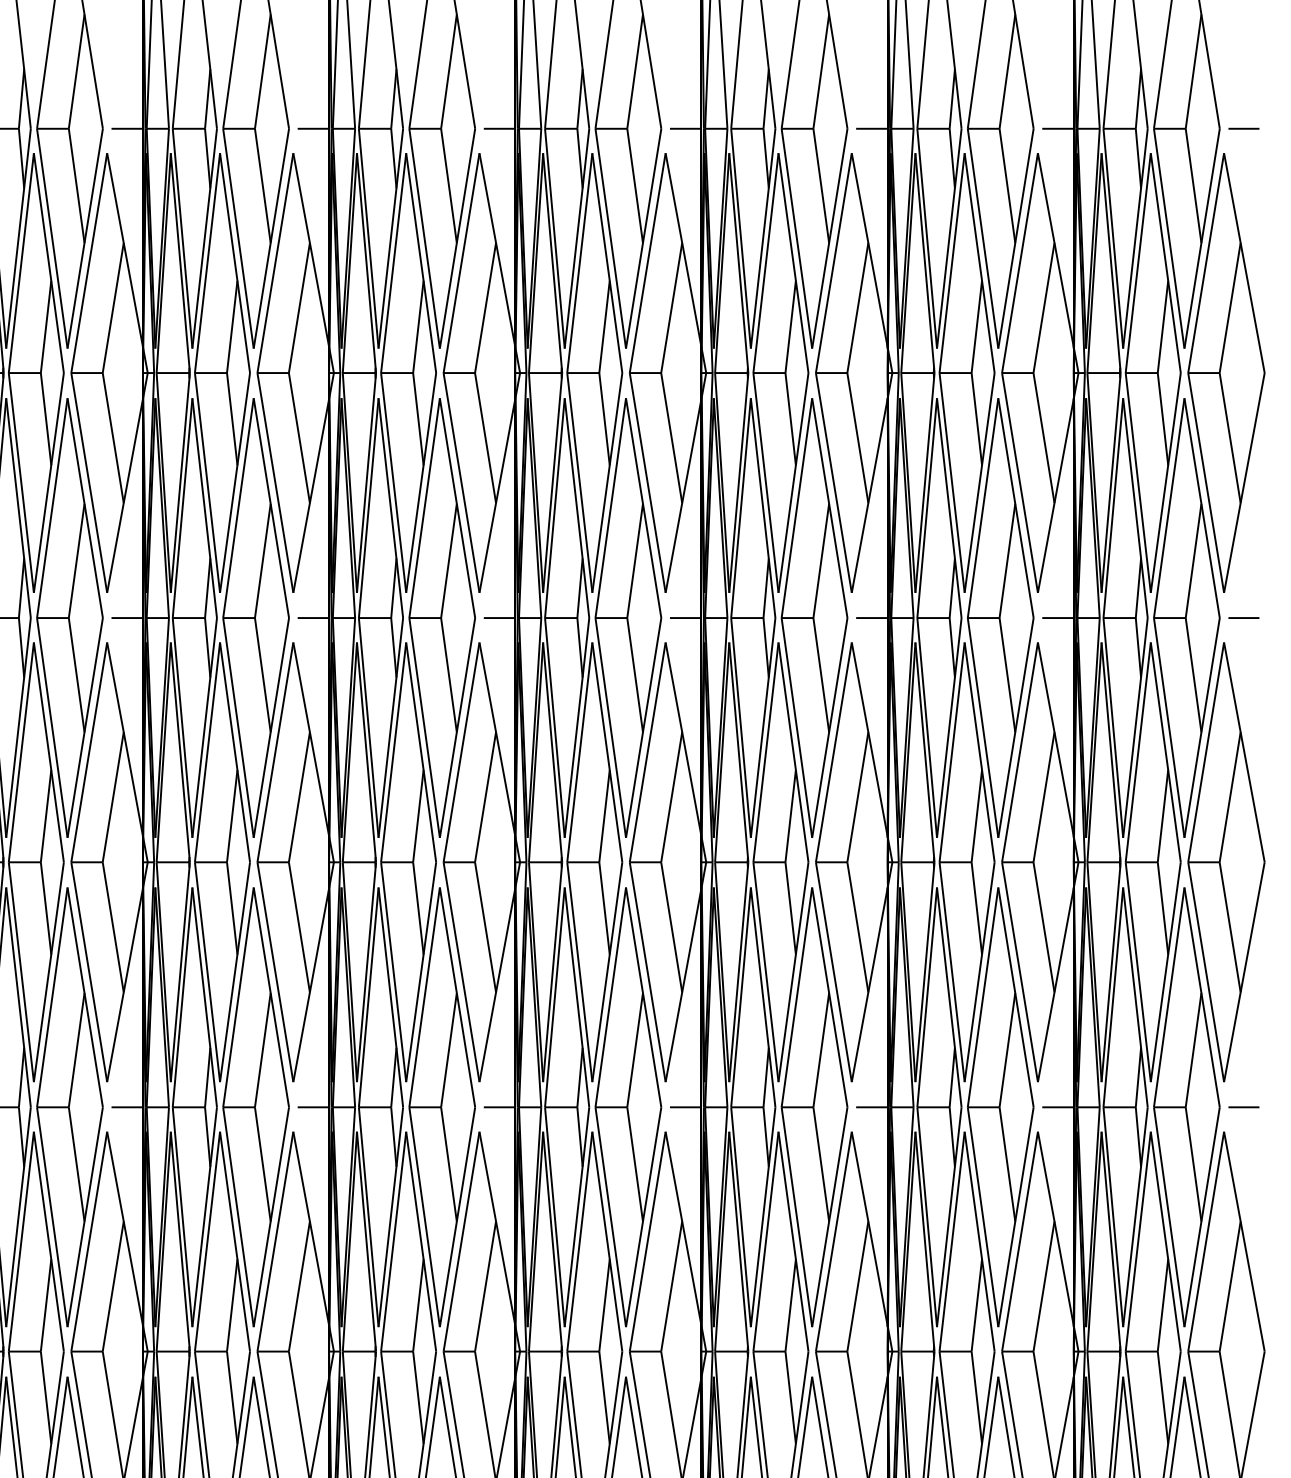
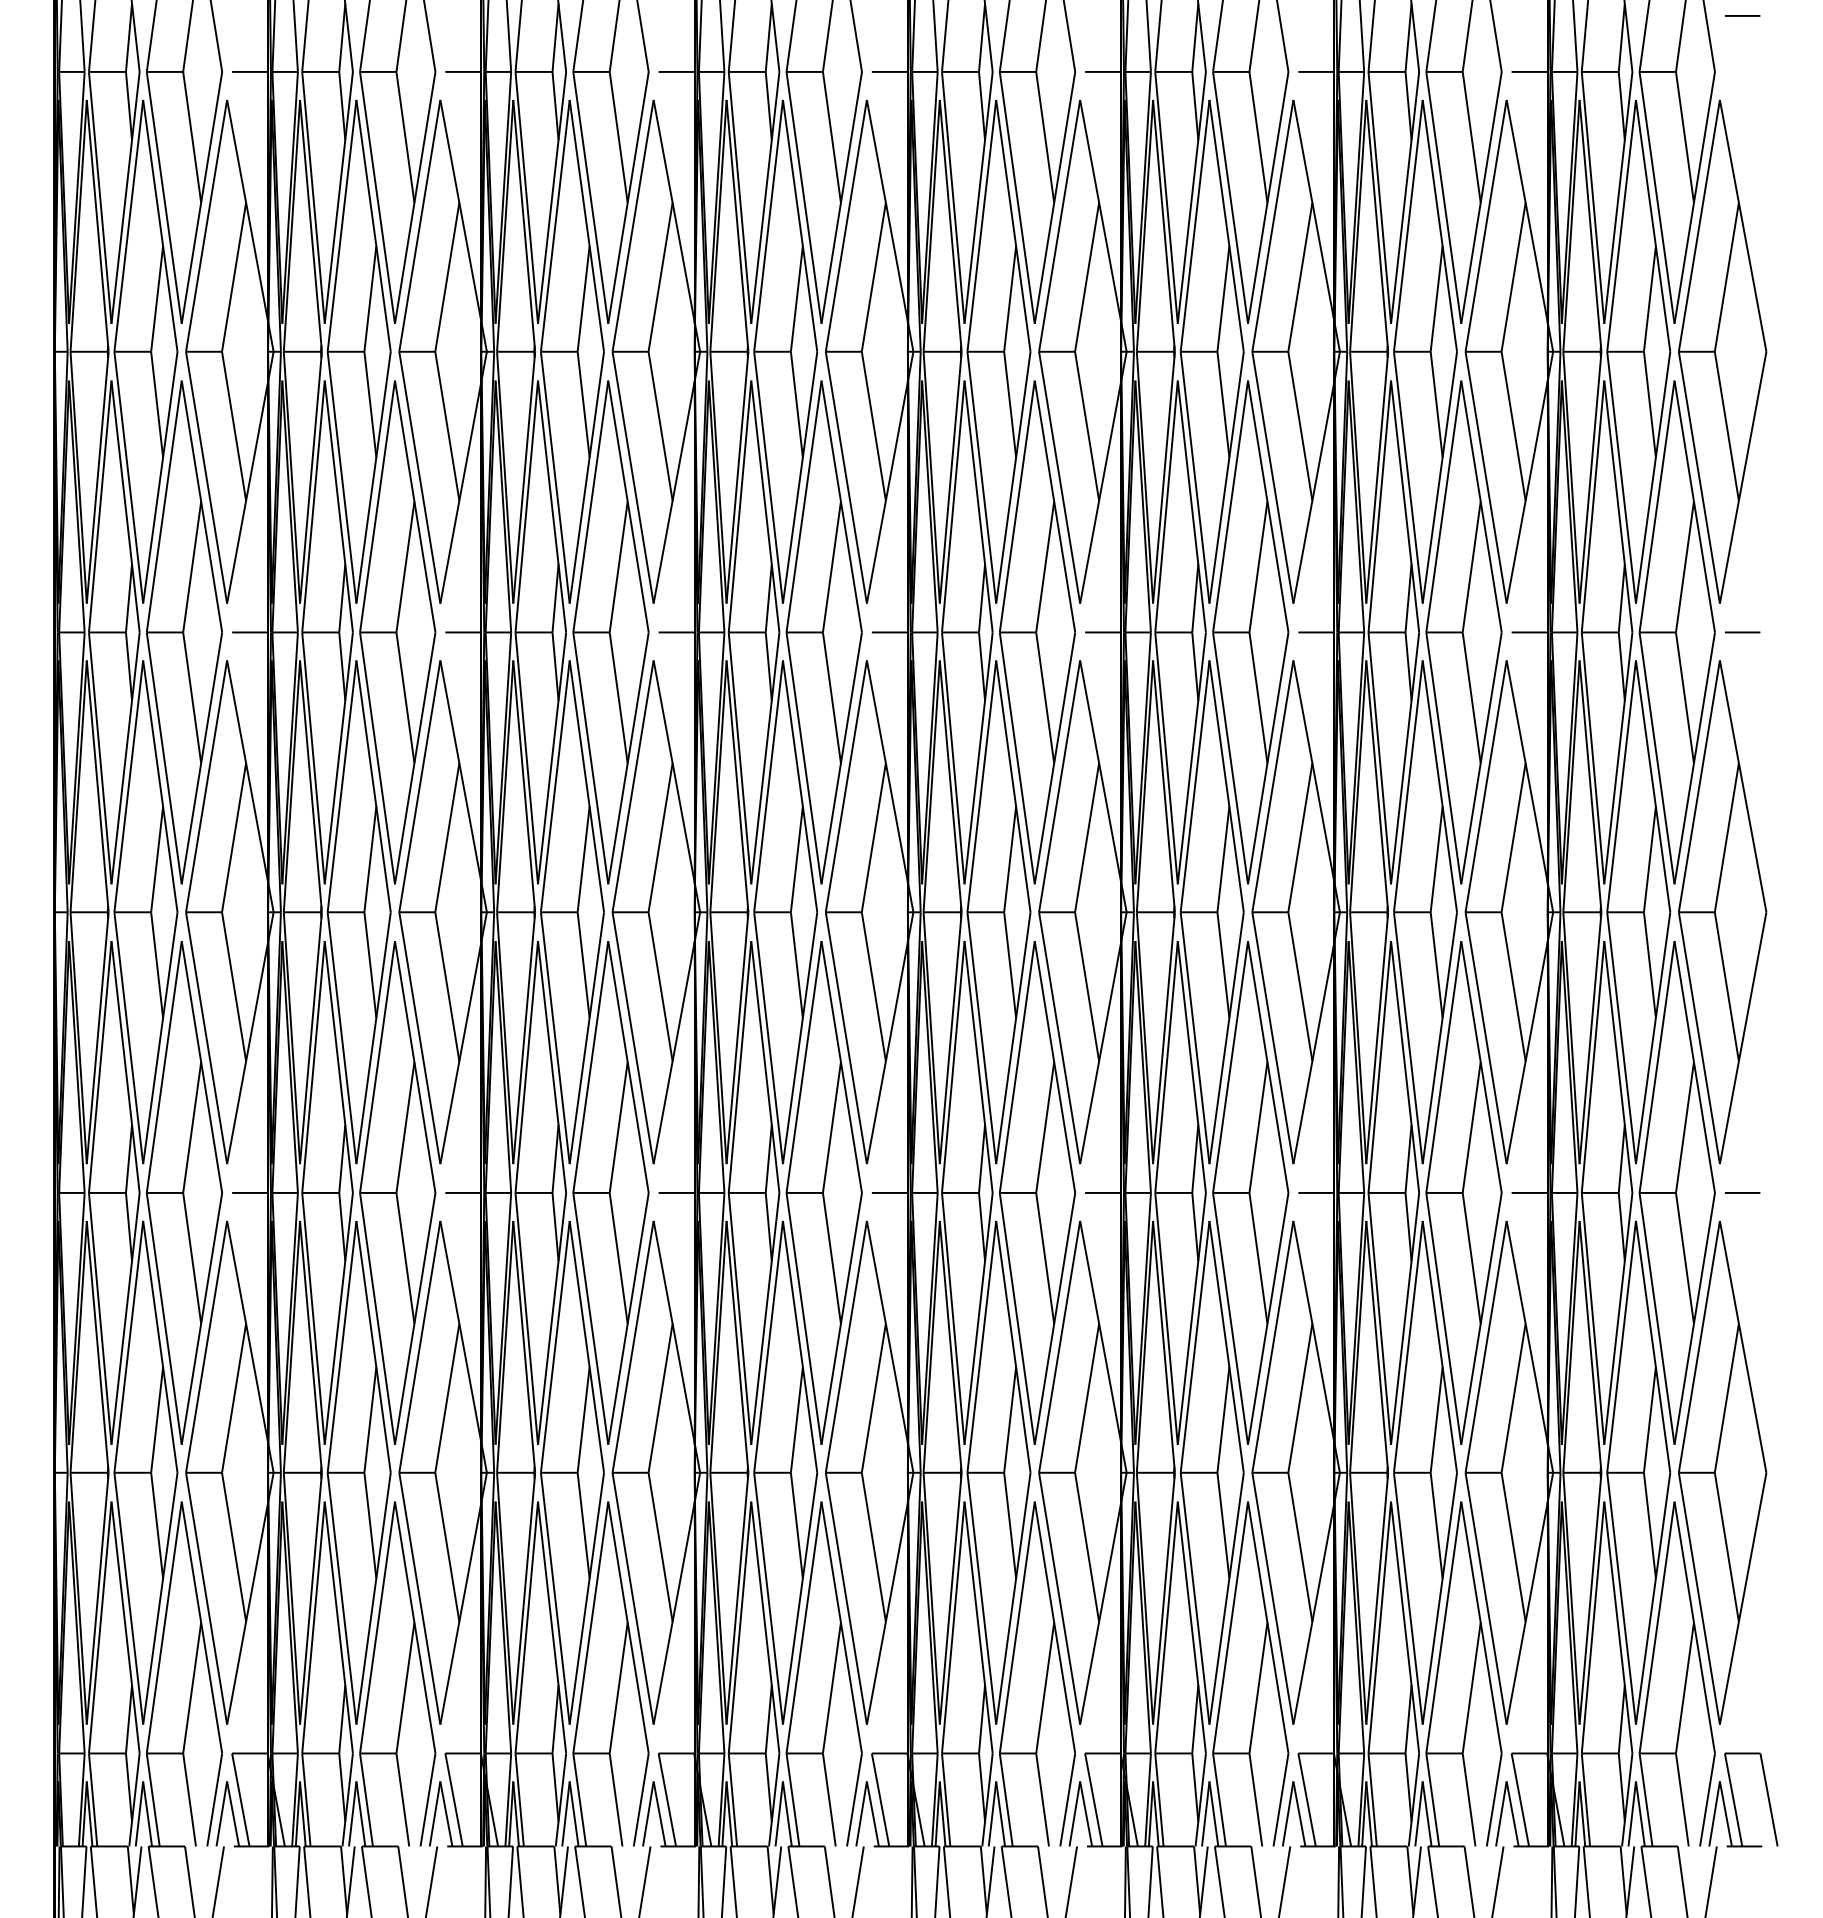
line: (1243, 128) -> (1742, 15), moved

